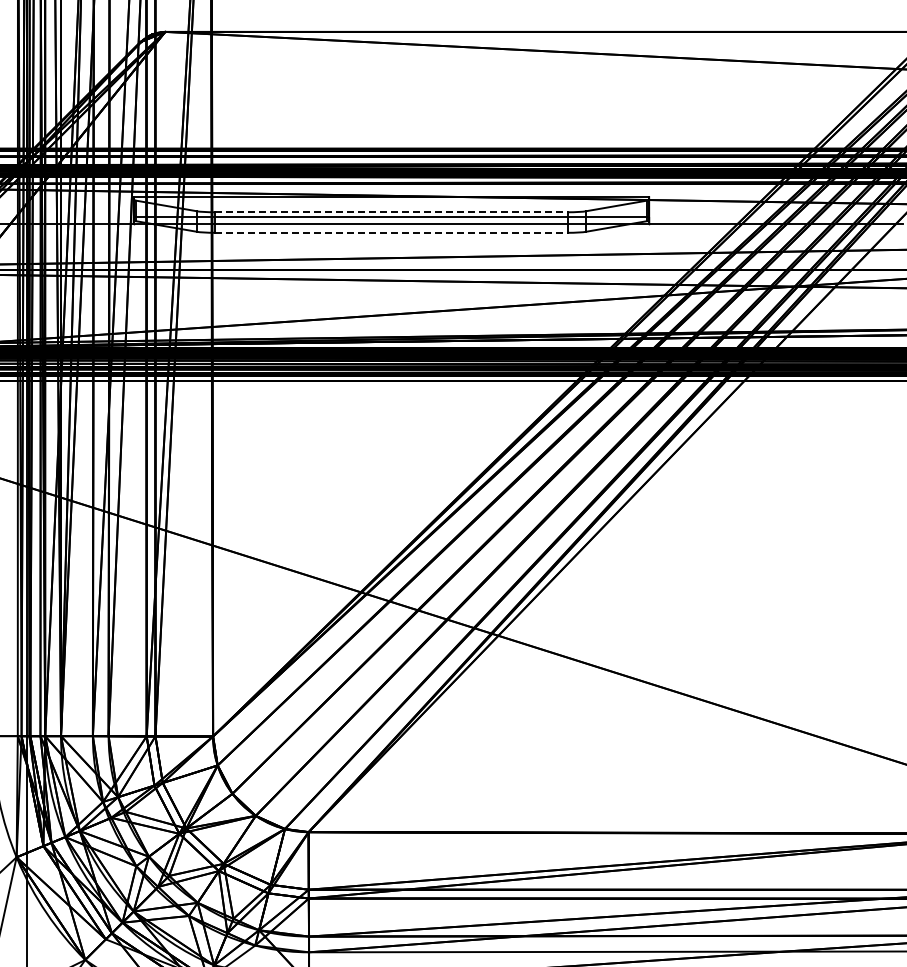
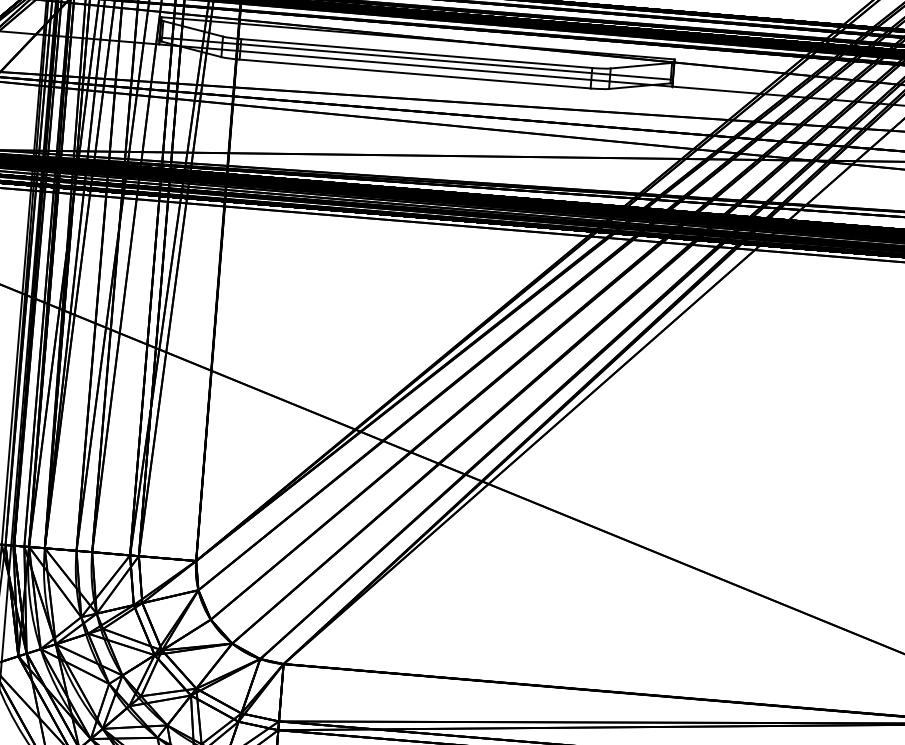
line: (392, 212) -> (417, 53), dashed -> solid
line: (392, 232) -> (416, 73), dashed -> solid

